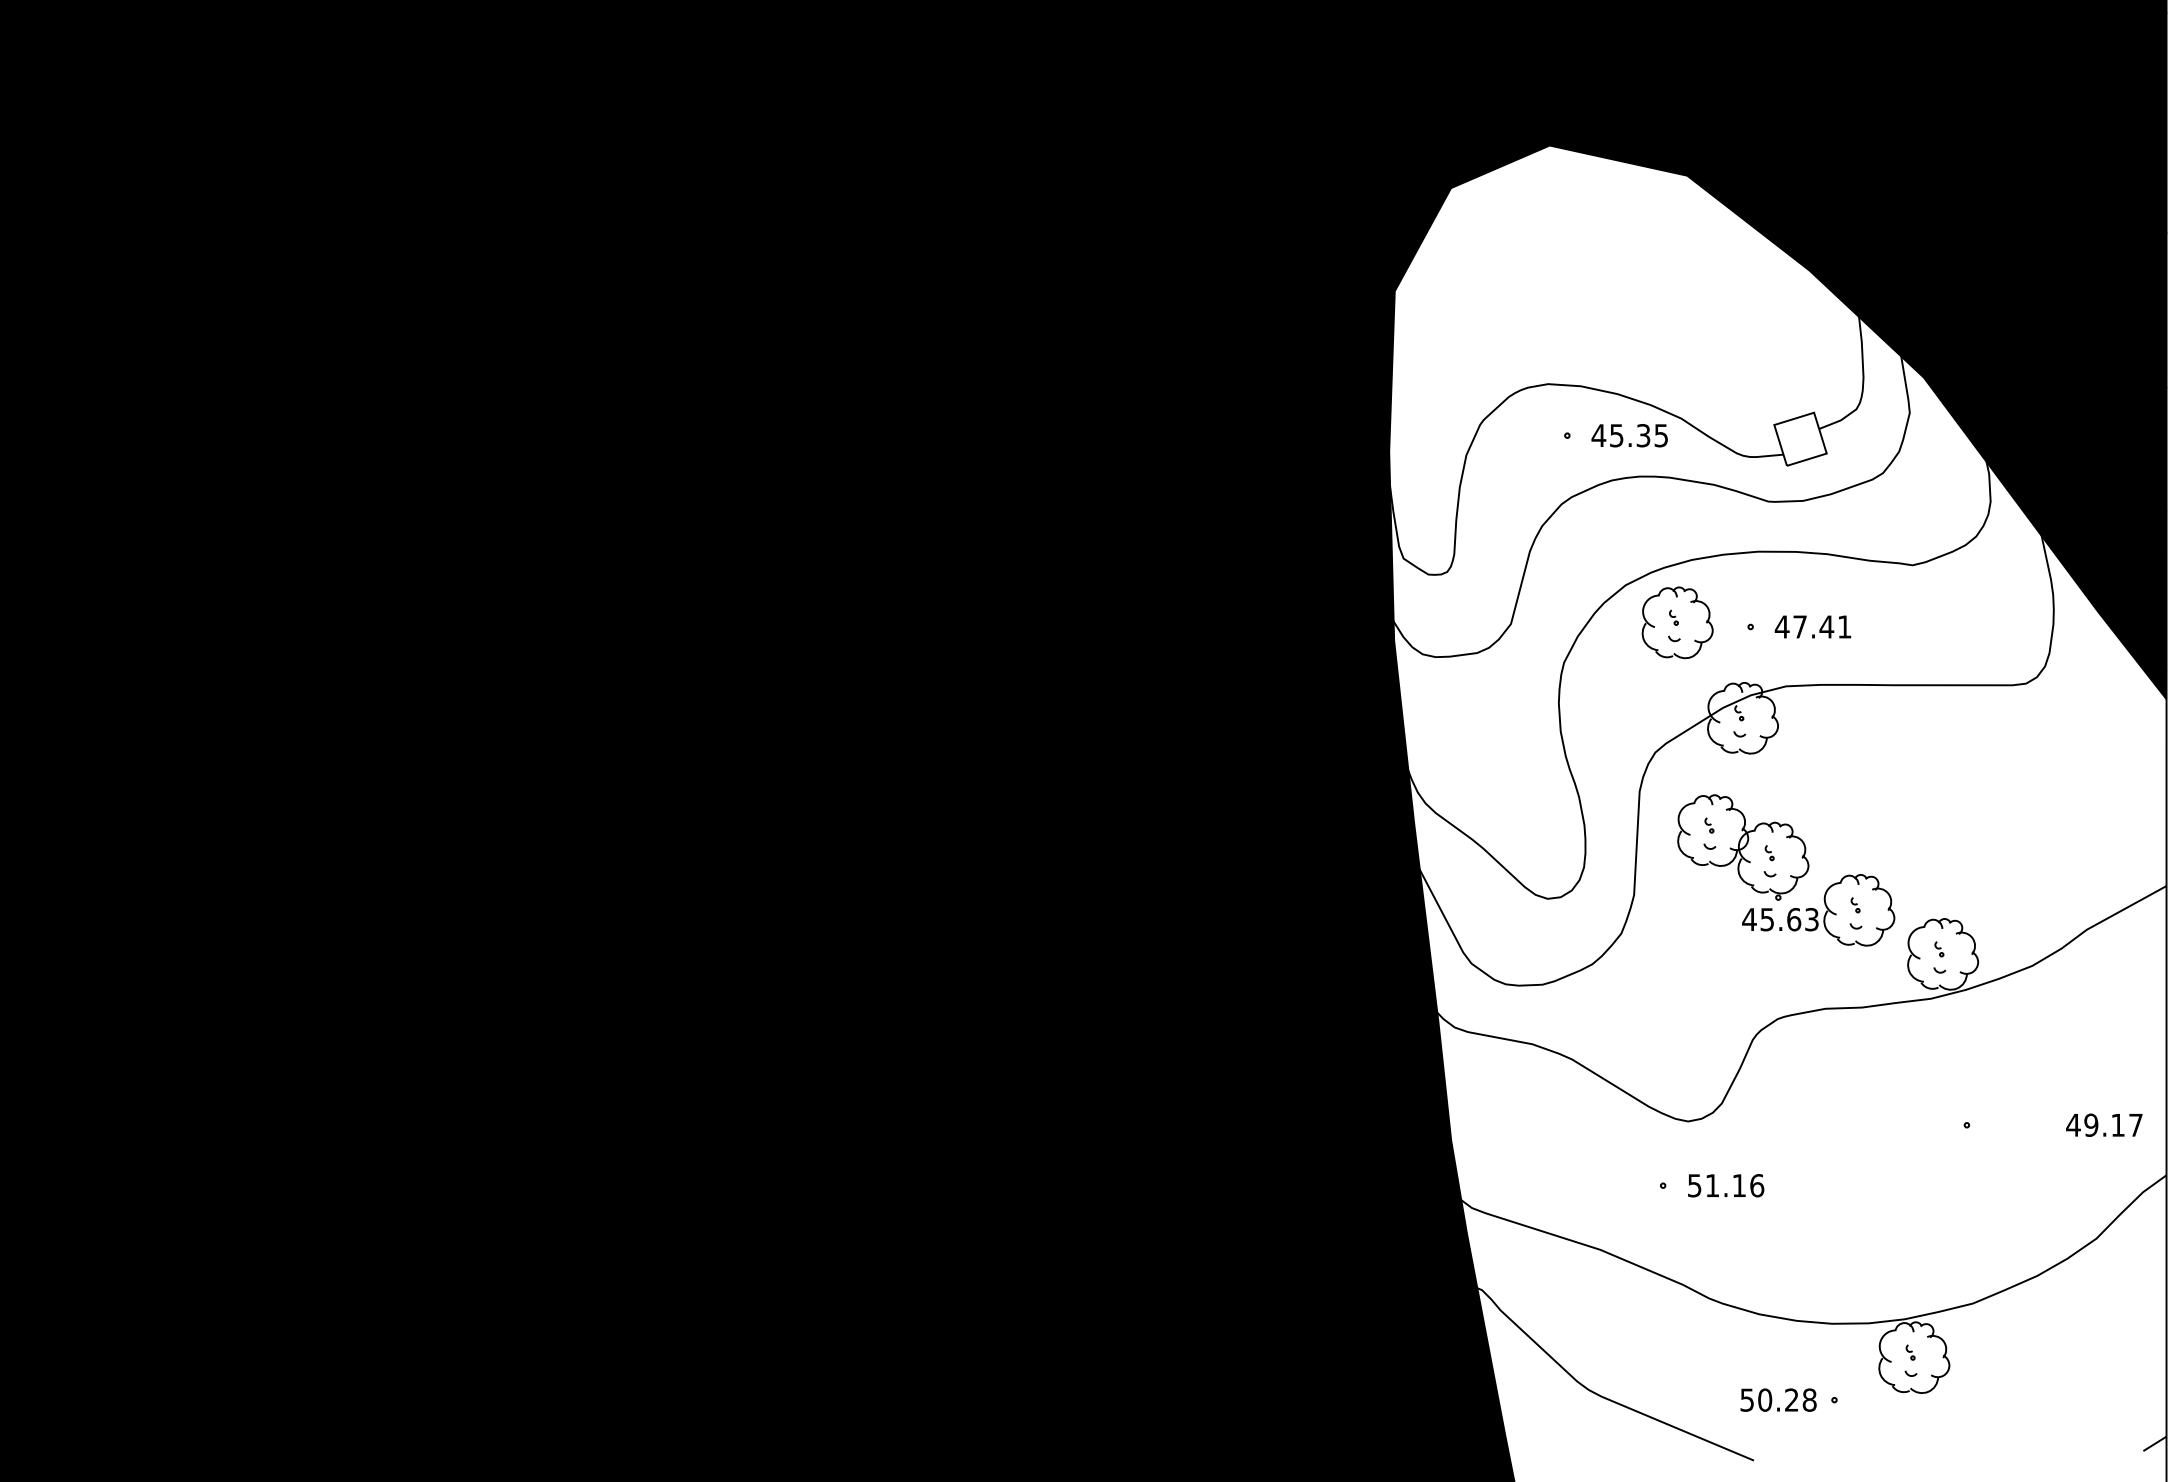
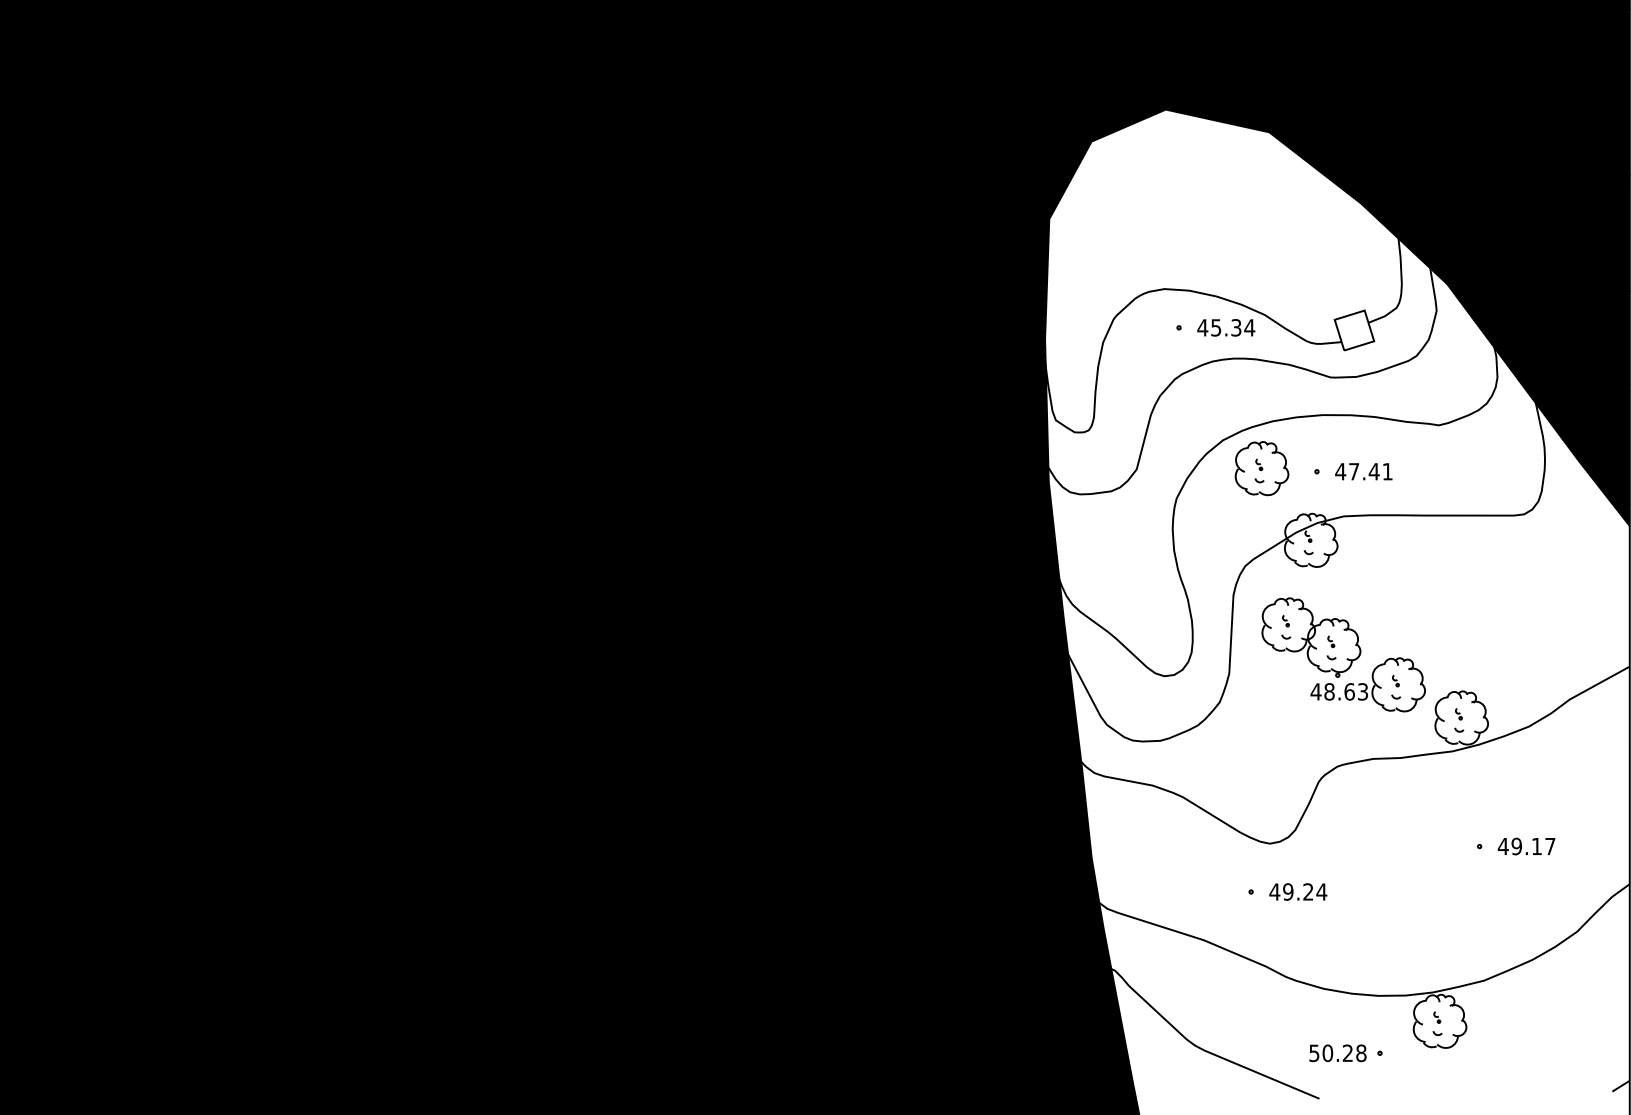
text: (1660, 435) -> (1249, 327), 45.35 -> 45.34
text: (1767, 919) -> (1329, 691), 45.63 -> 48.63
text: (2104, 1124) -> (1526, 845), moved
text: (1725, 1185) -> (1298, 891), 51.16 -> 49.24

